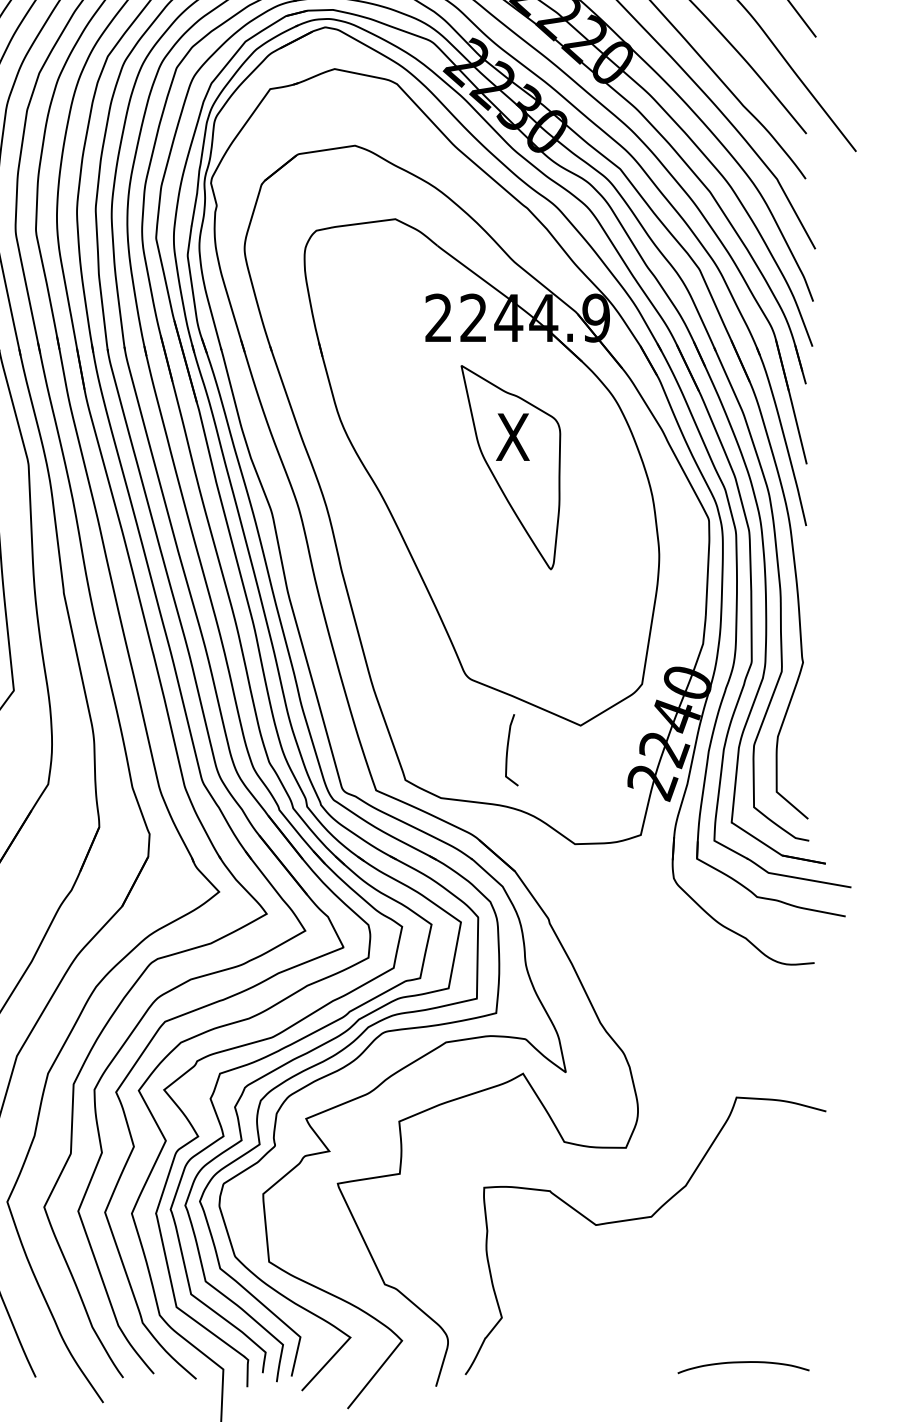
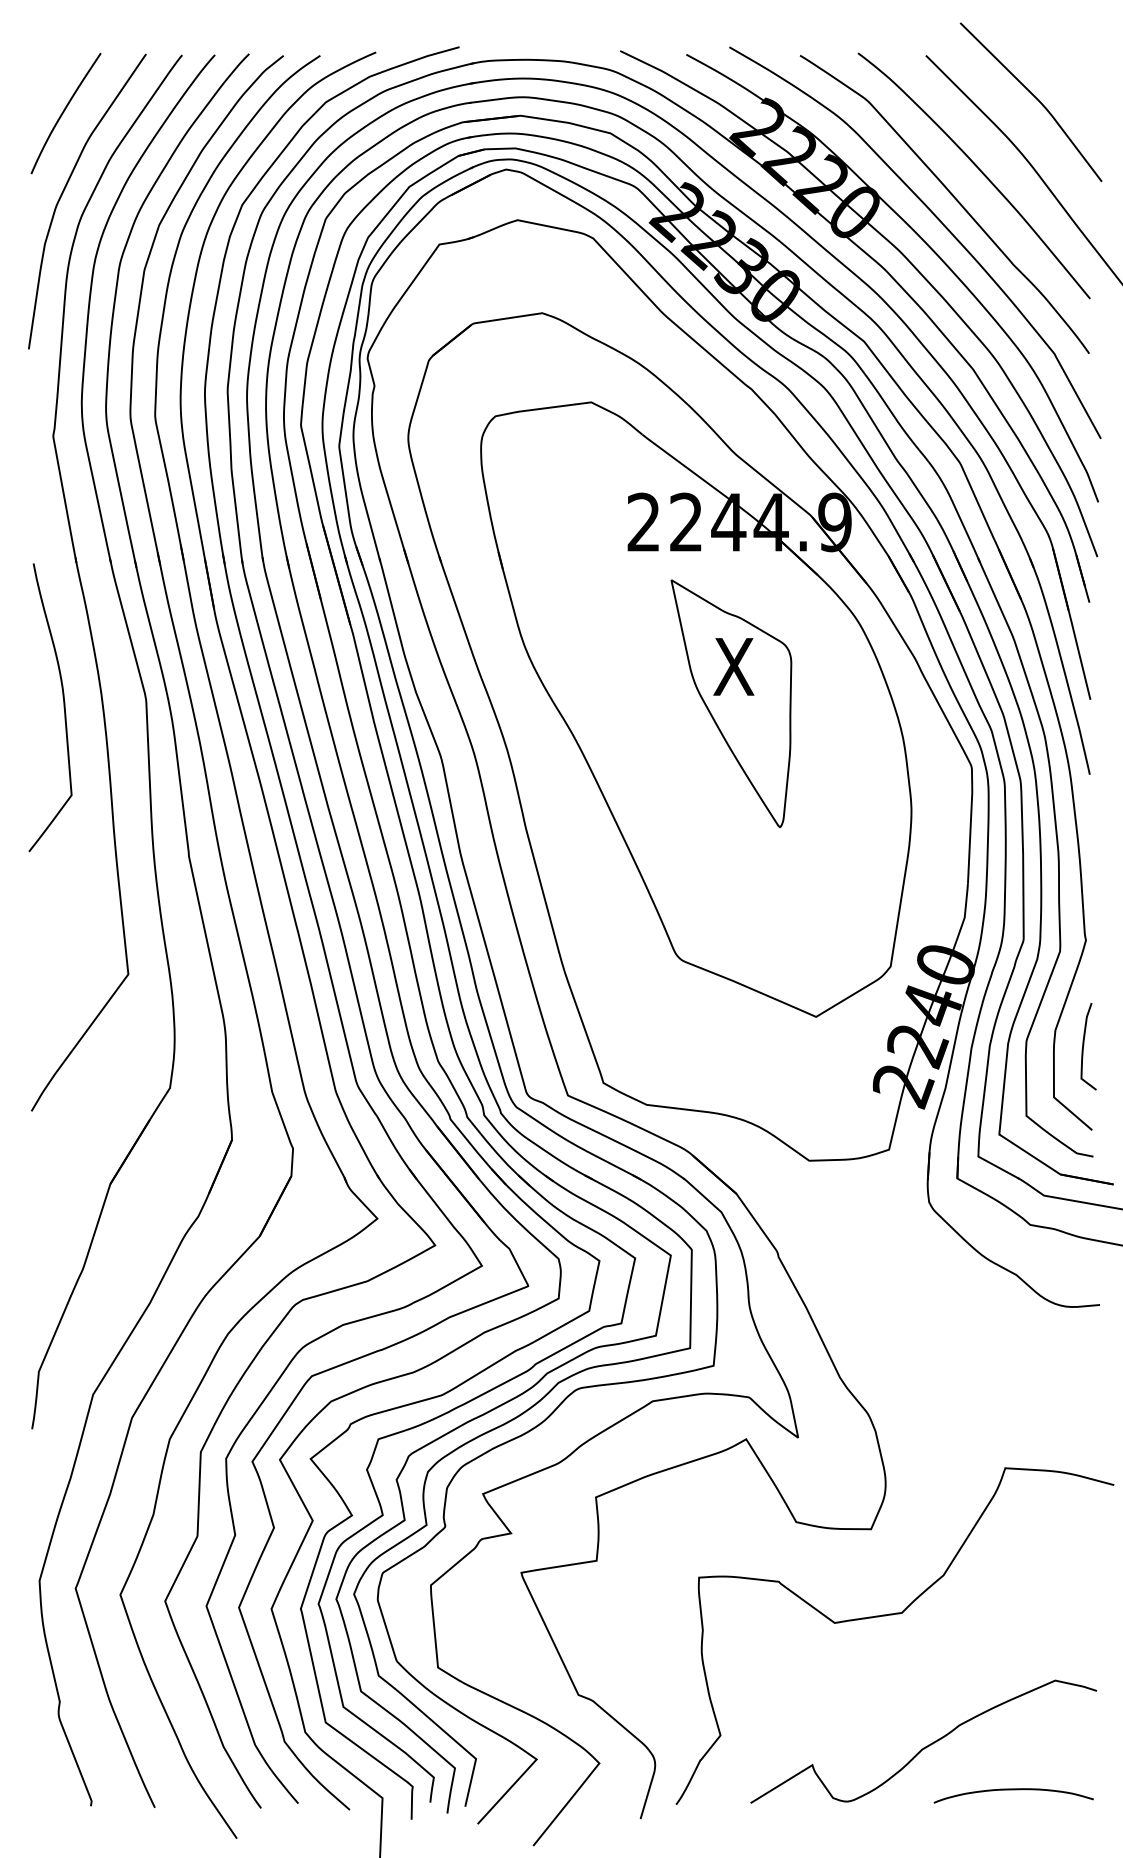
curve: (508, 749) -> (1084, 1045), moved
curve: (670, 1326) -> (925, 1746), added

